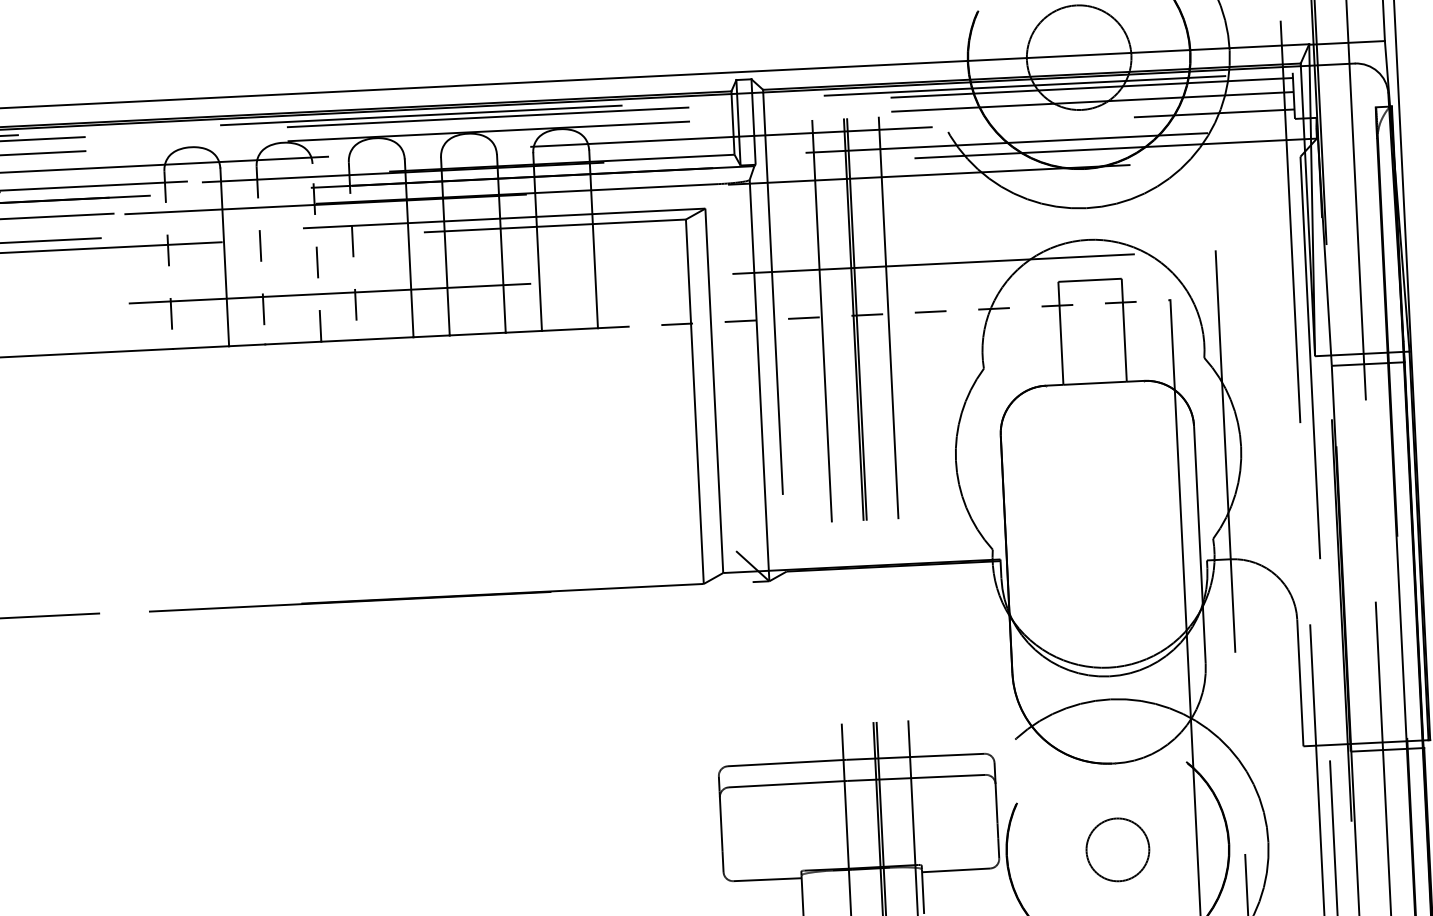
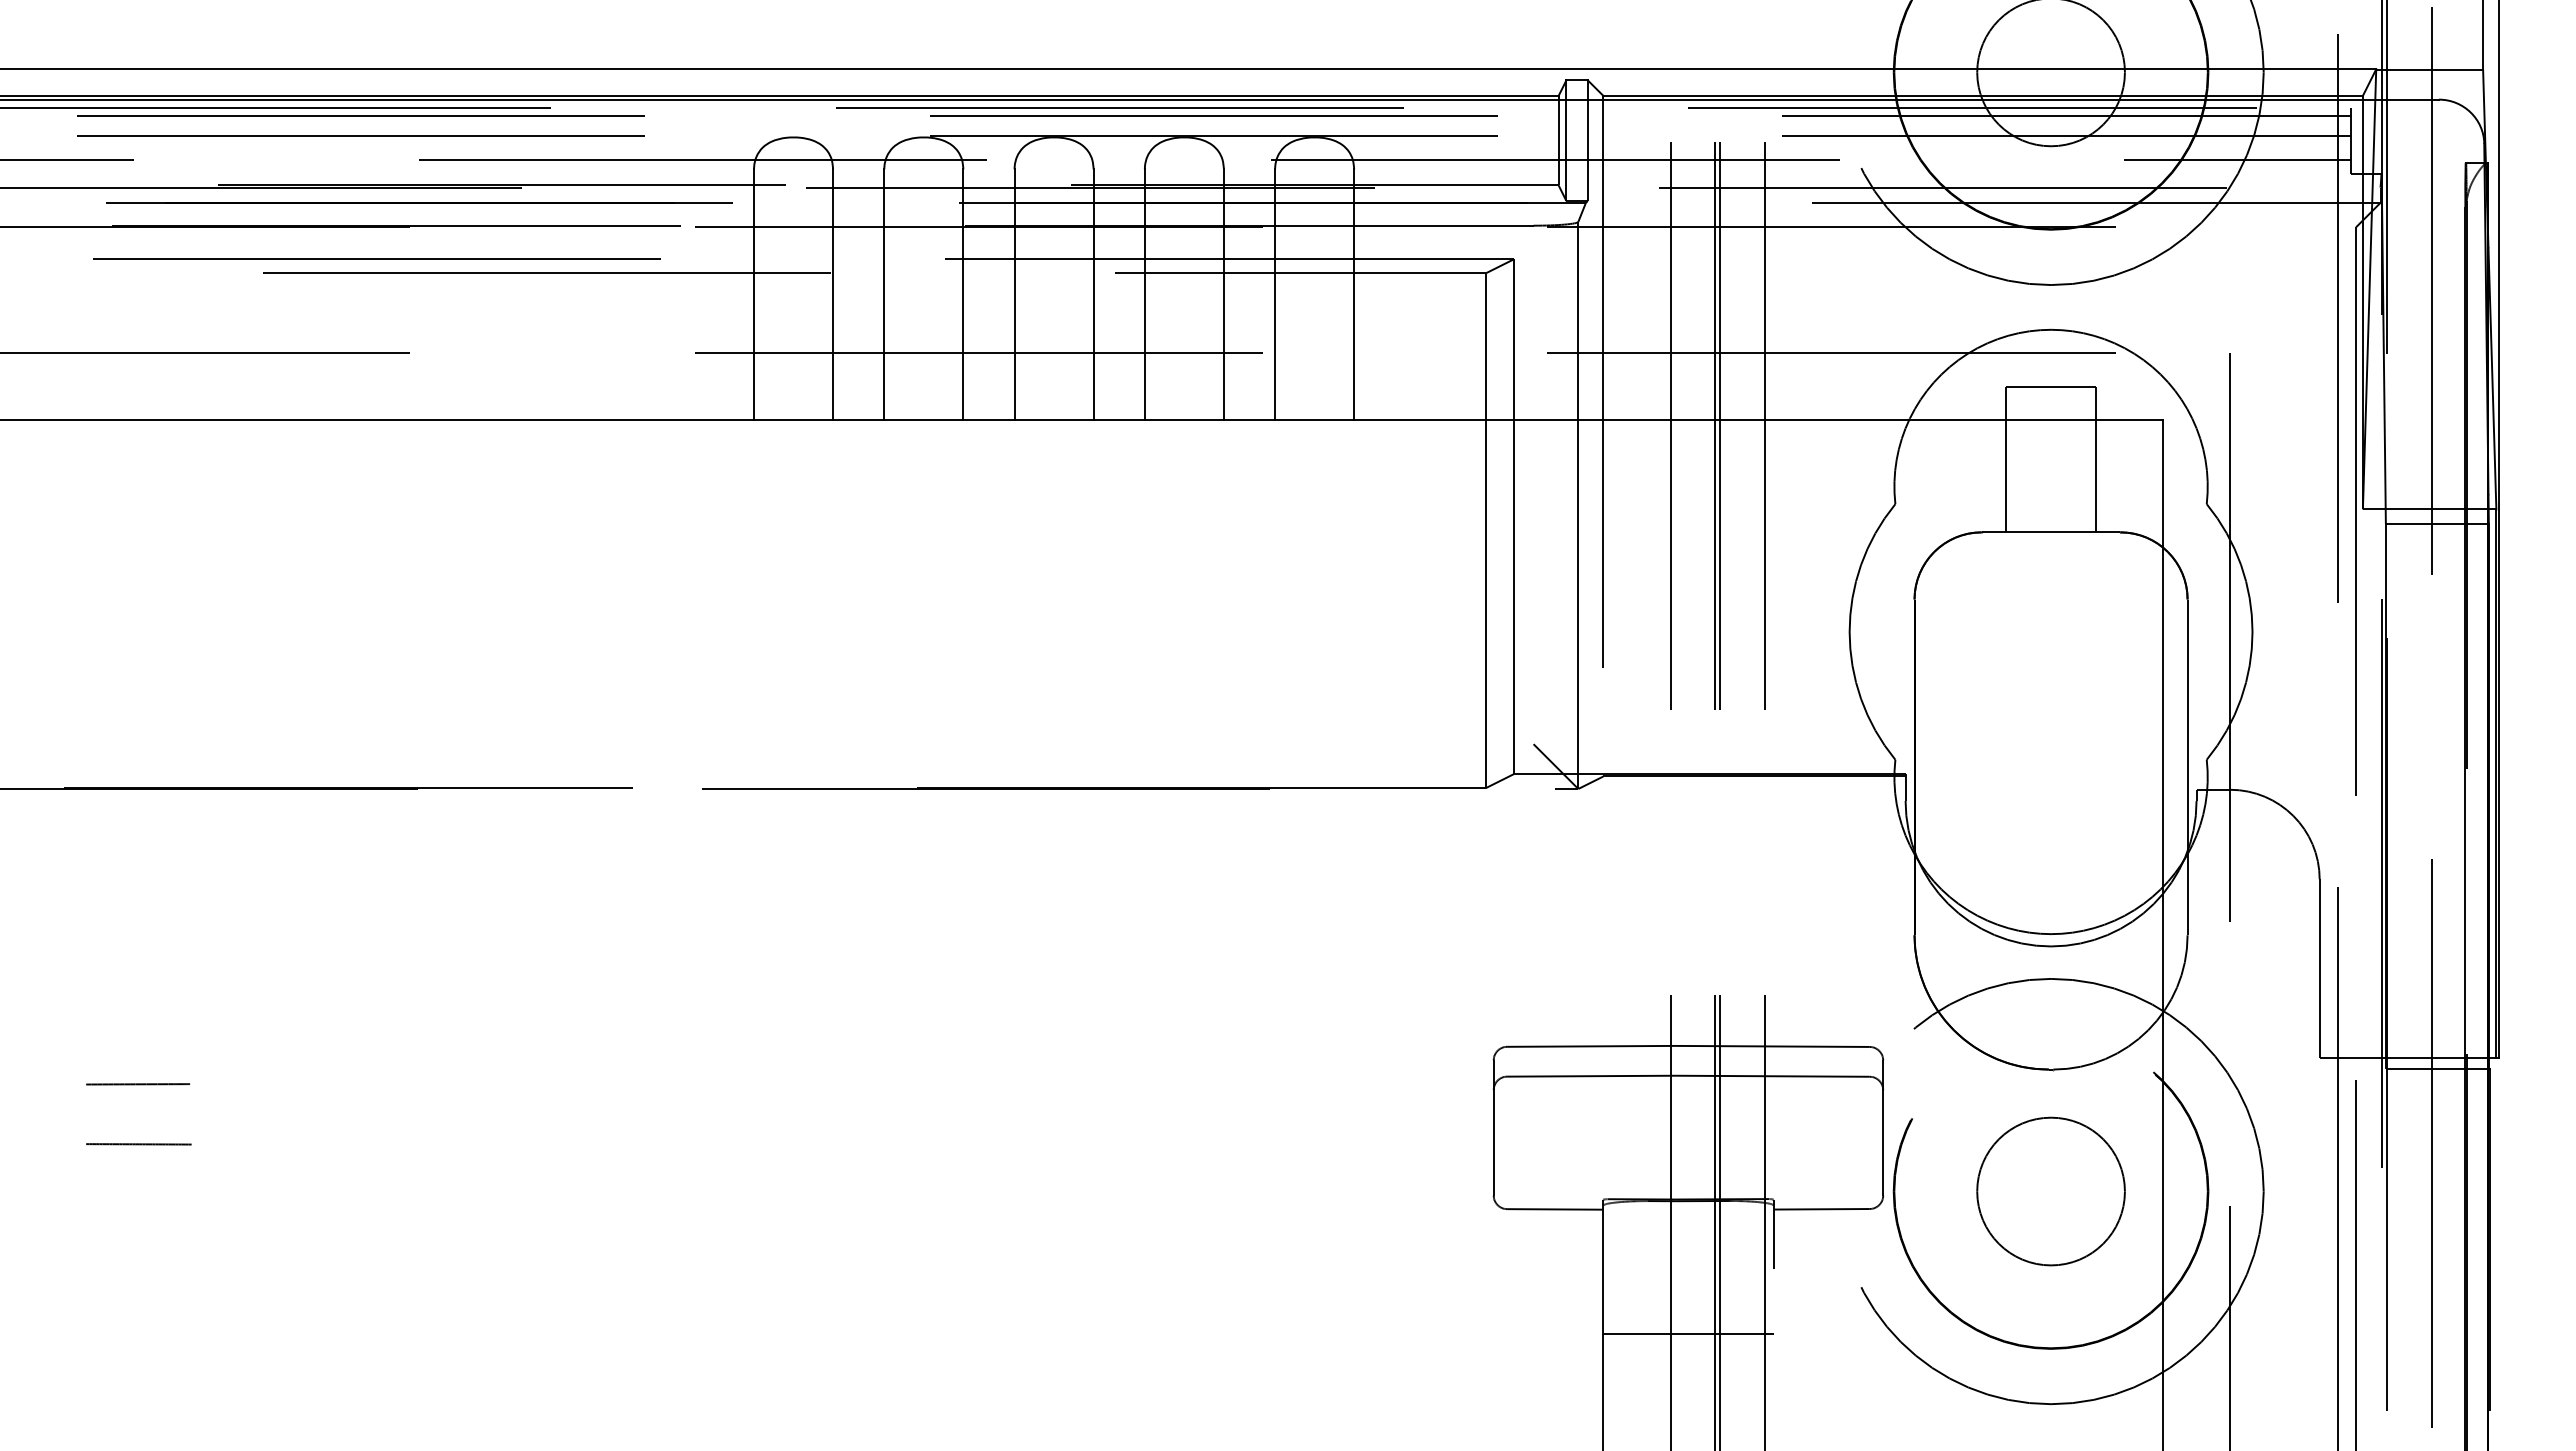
line: (353, 250) -> (1014, 294), dashed -> solid
line: (317, 252) -> (963, 294), dashed -> solid
line: (261, 255) -> (884, 294), dashed -> solid
line: (169, 259) -> (754, 294), dashed -> solid
line: (884, 314) -> (1759, 420), dashed -> solid
circle: (1117, 849) -> (2050, 1191), size x1.67

